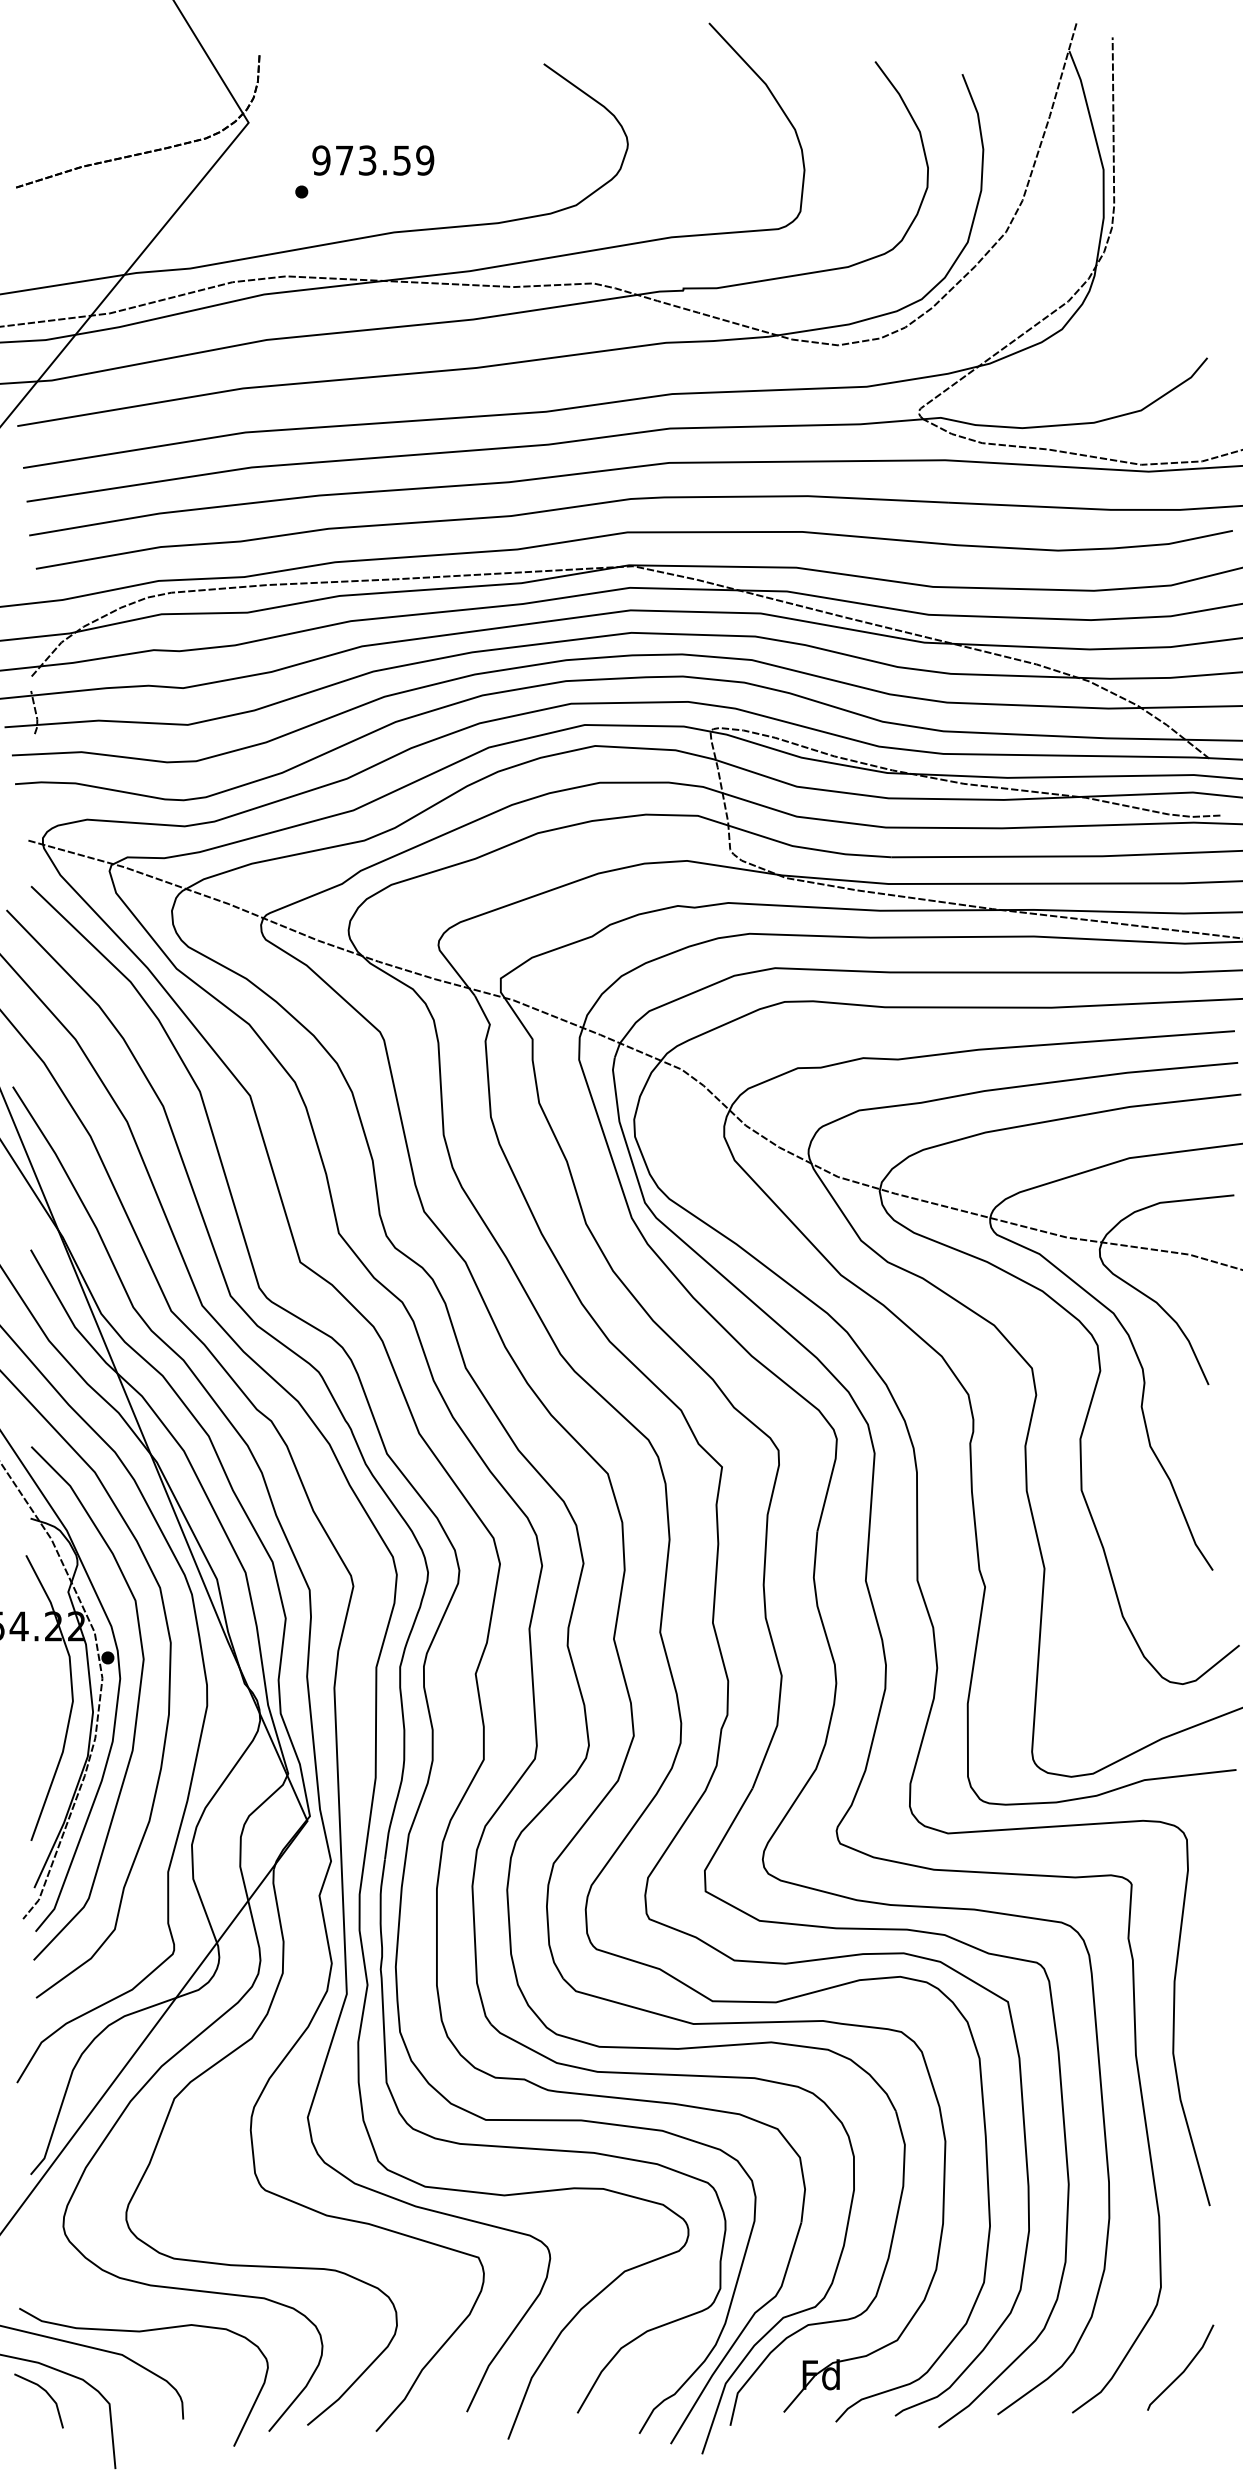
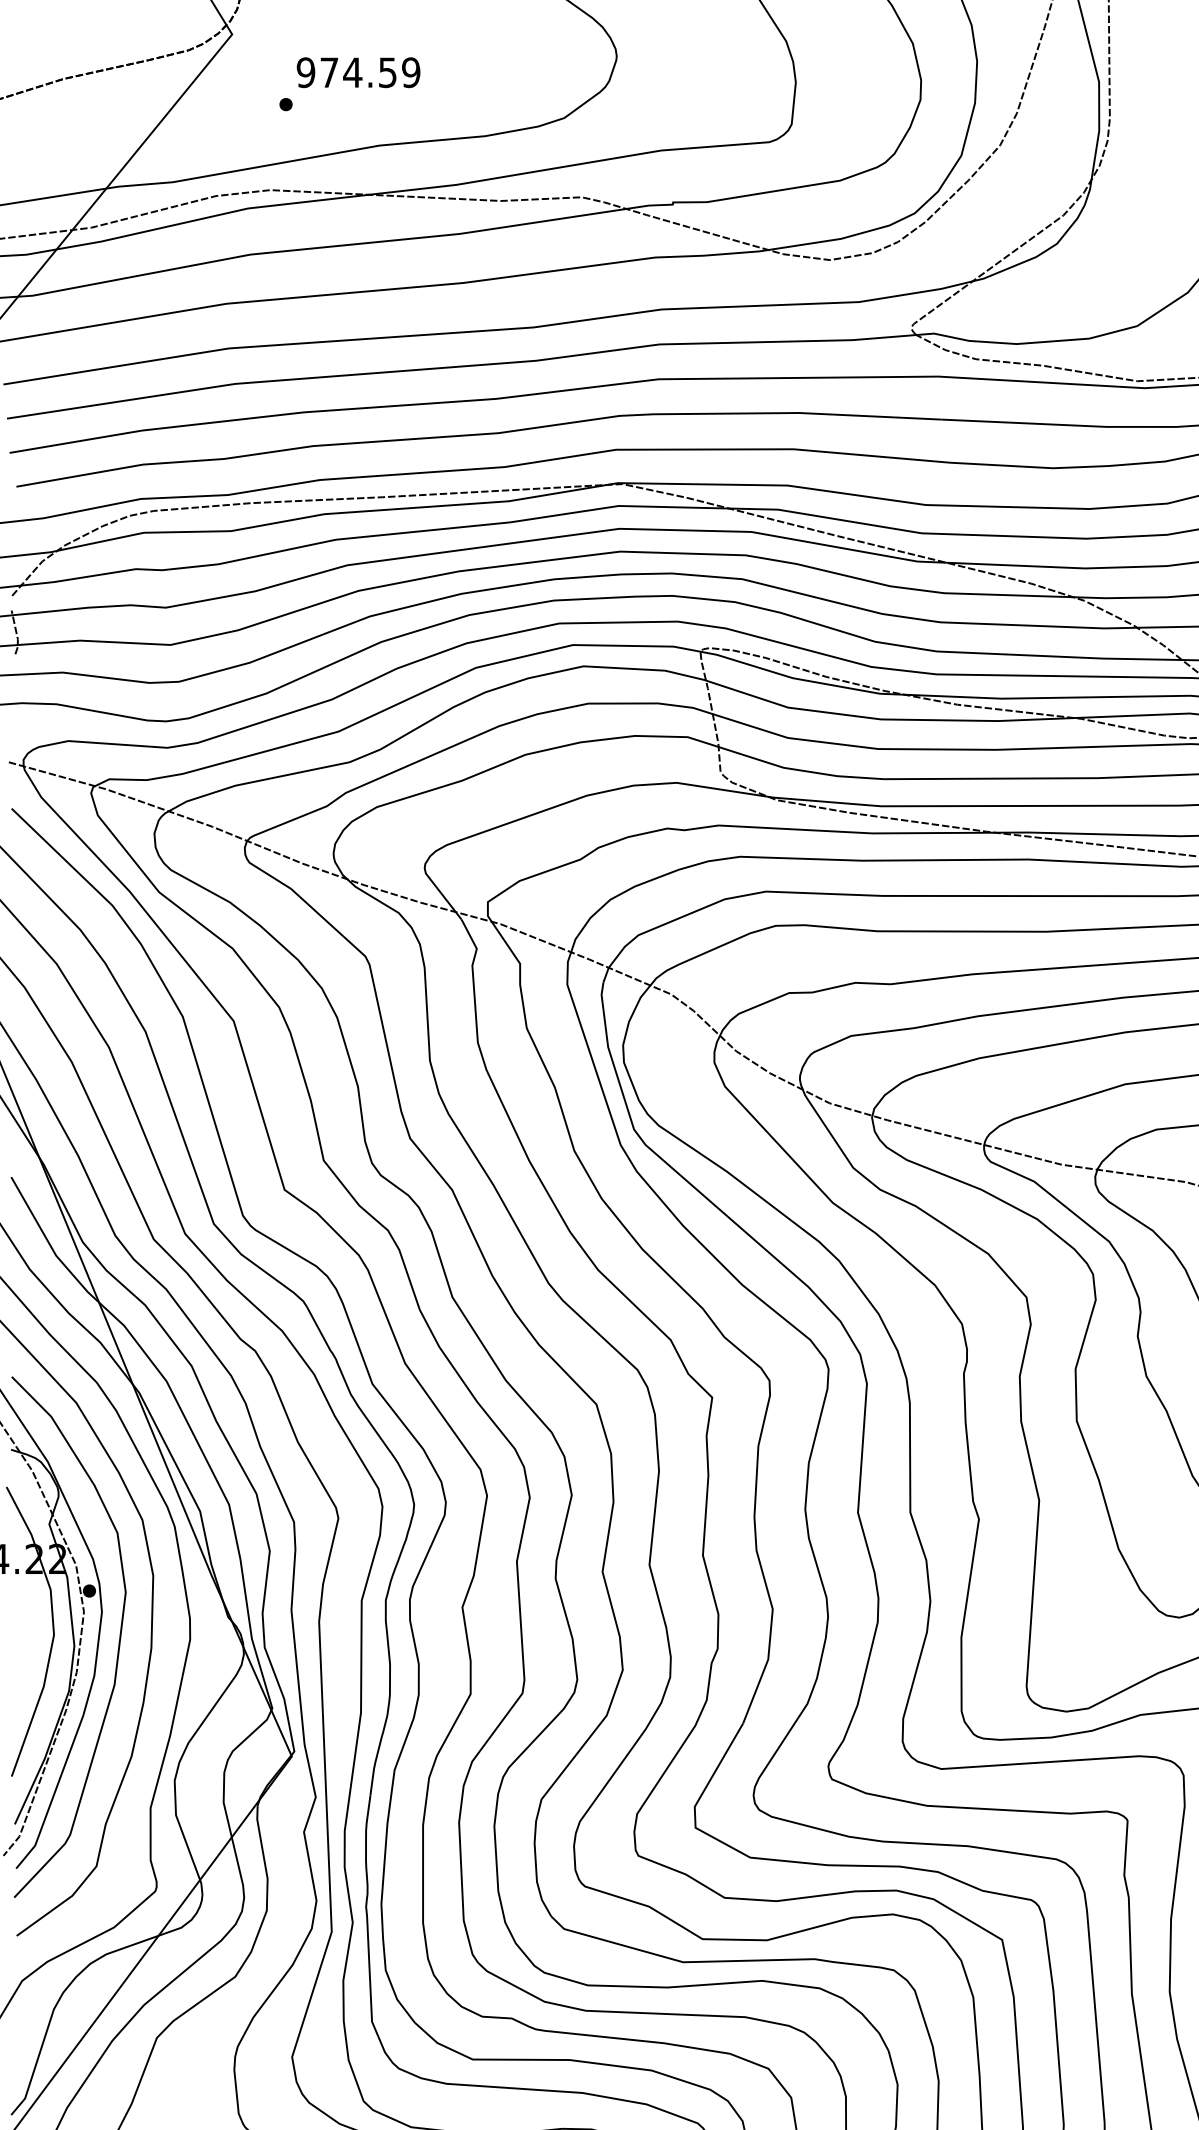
text: (367, 160) -> (352, 72), 973.59 -> 974.59

